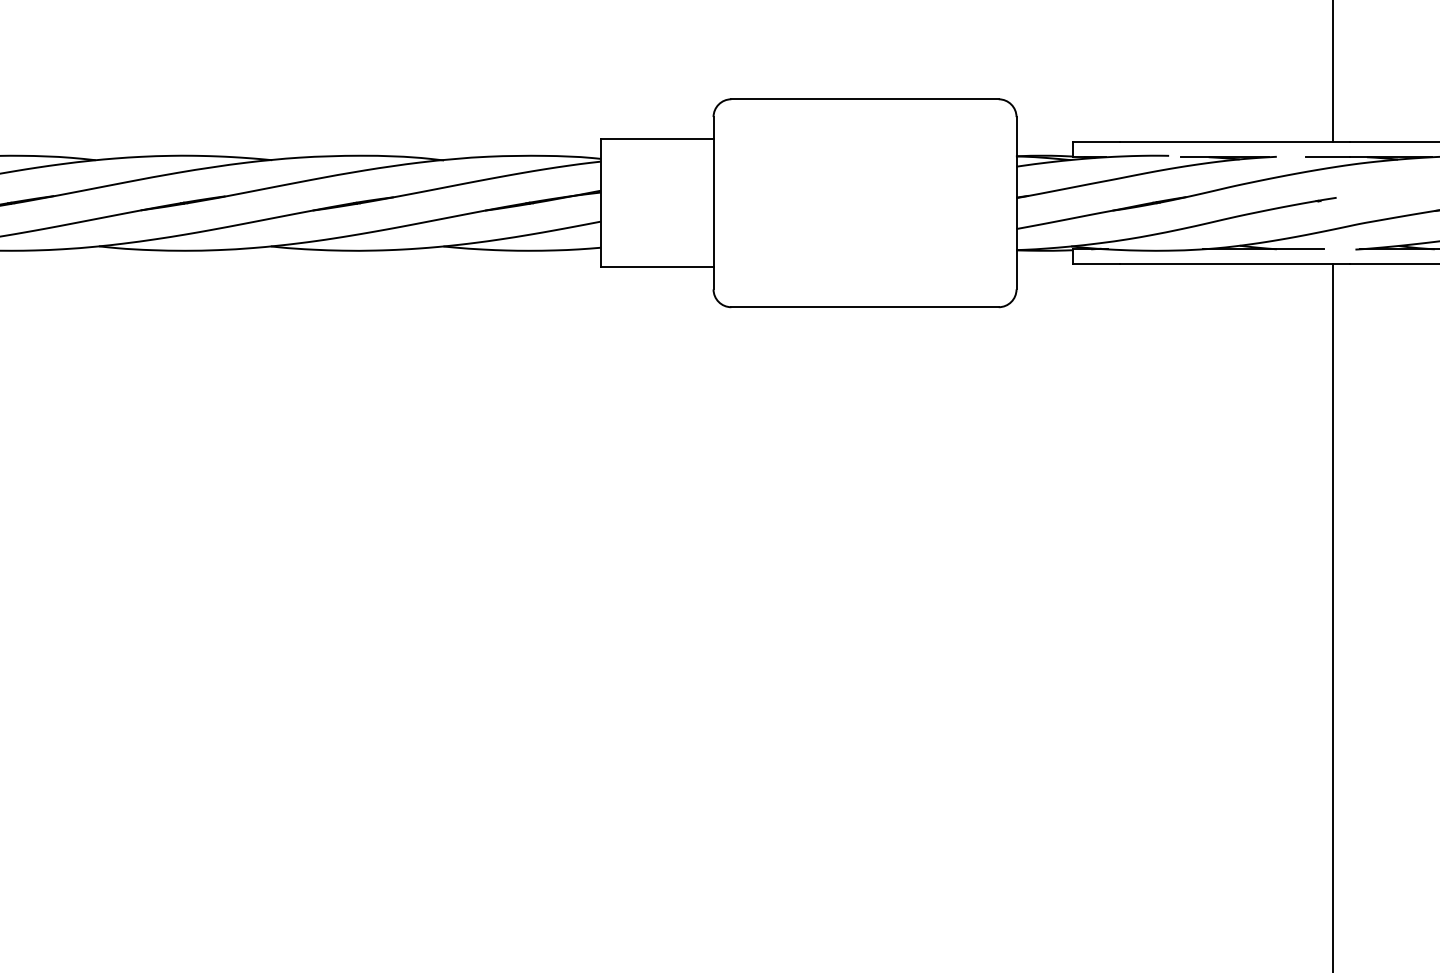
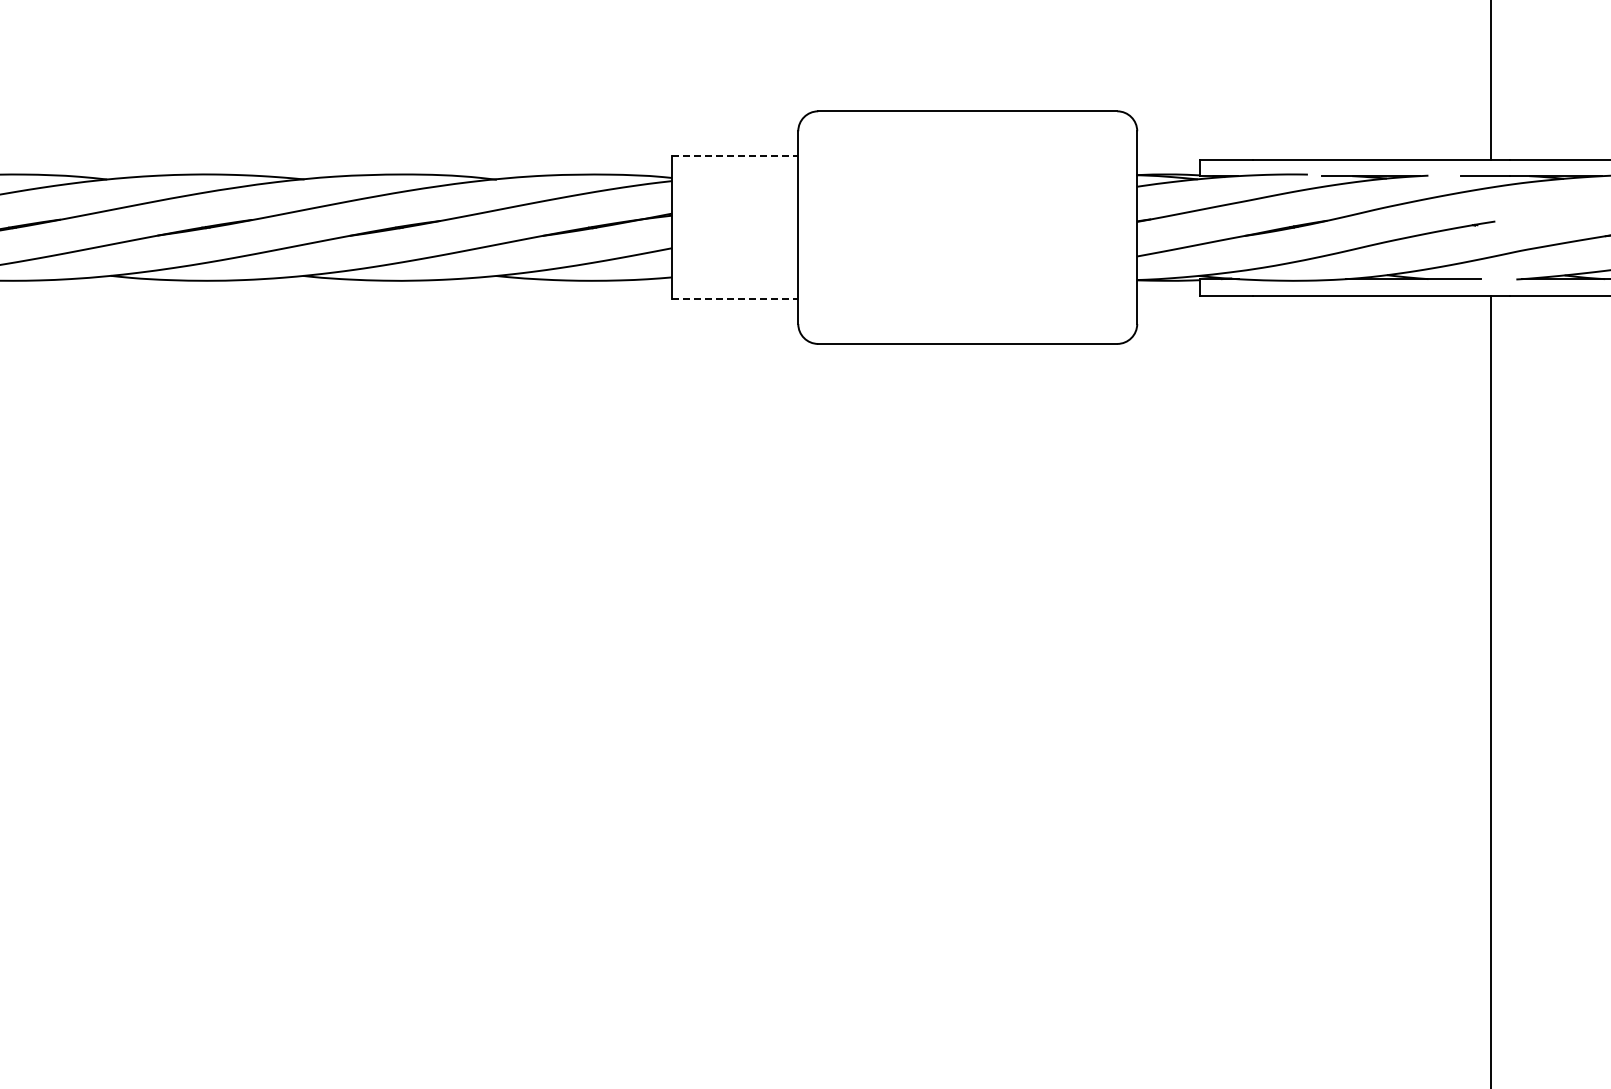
line: (657, 139) -> (735, 156), solid -> dashed
line: (657, 267) -> (735, 299), solid -> dashed

